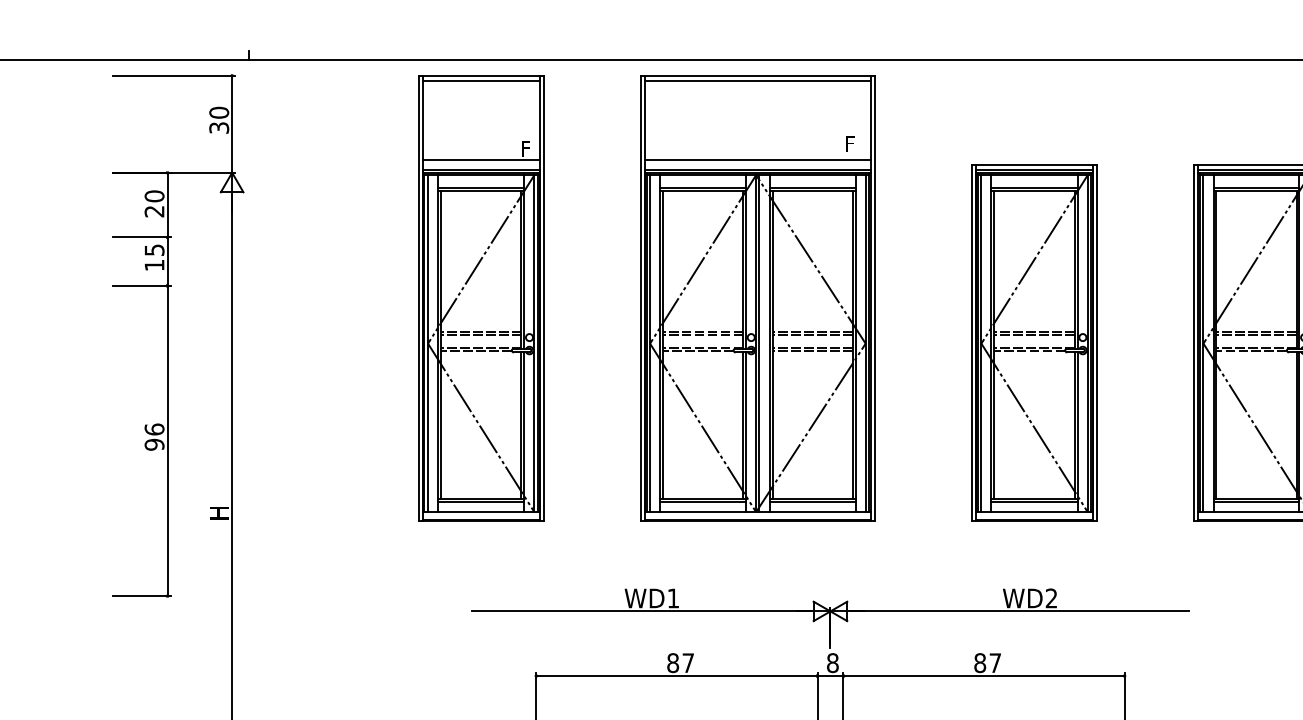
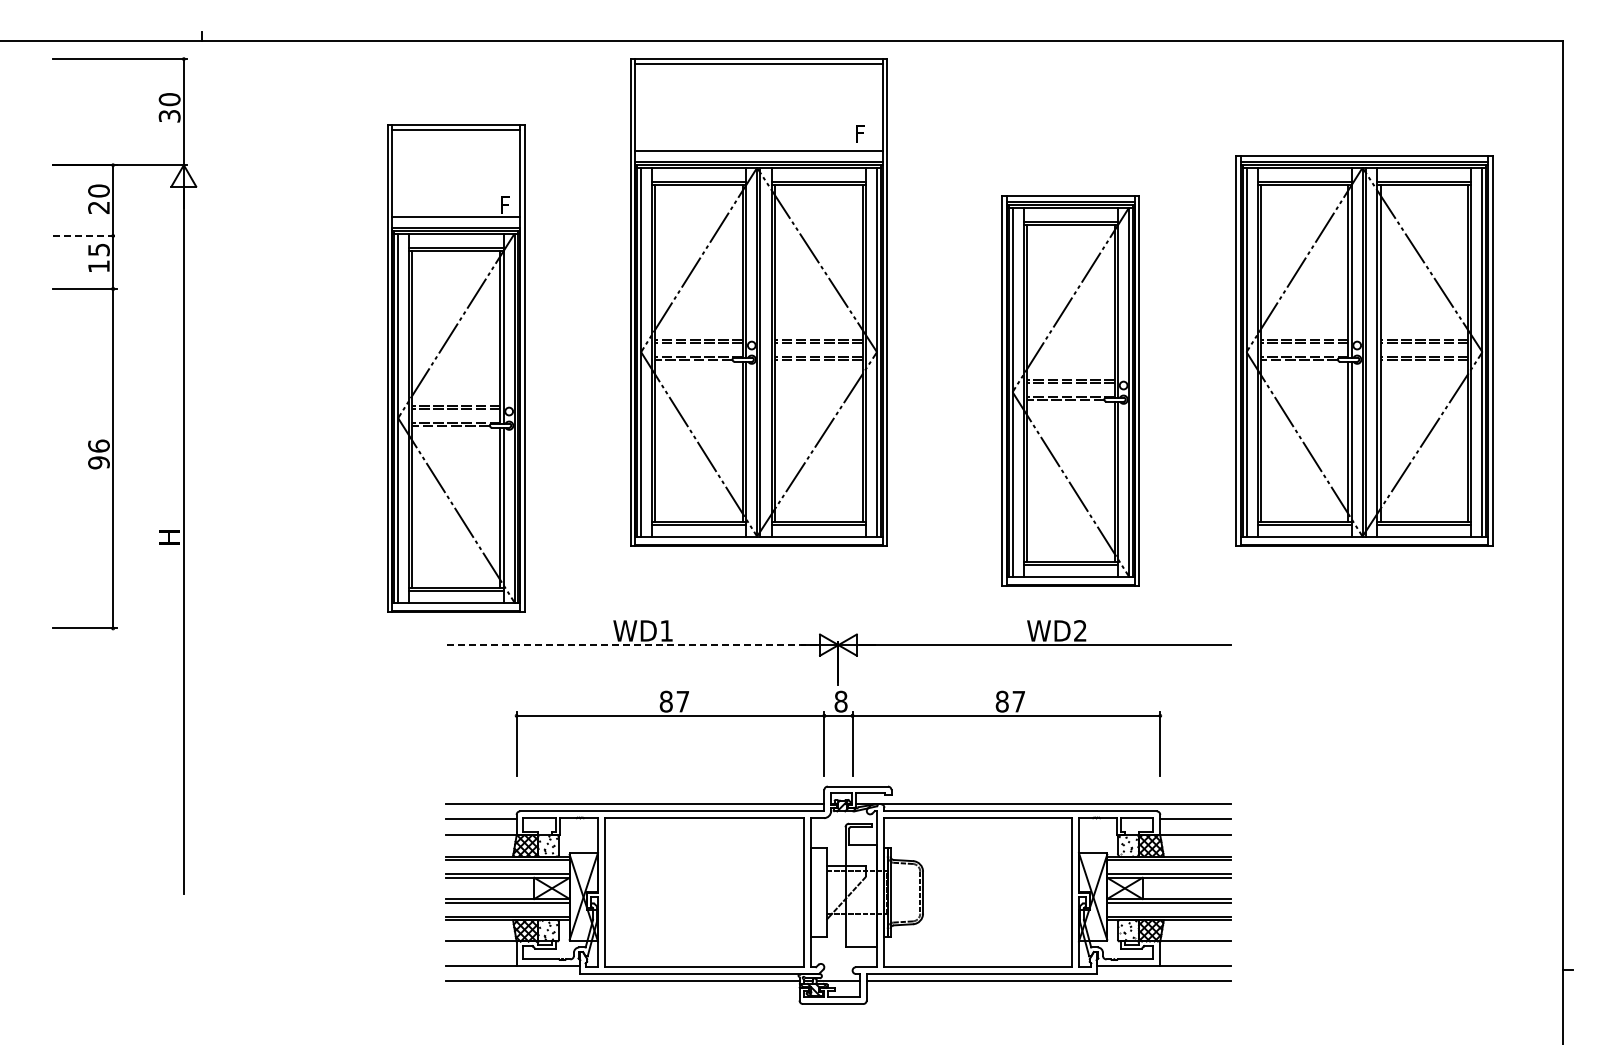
line: (141, 237) -> (84, 235), solid -> dashed
part: (481, 298) -> (456, 368), moved
part: (1034, 342) -> (1070, 390), moved
line: (641, 611) -> (631, 645), solid -> dashed

